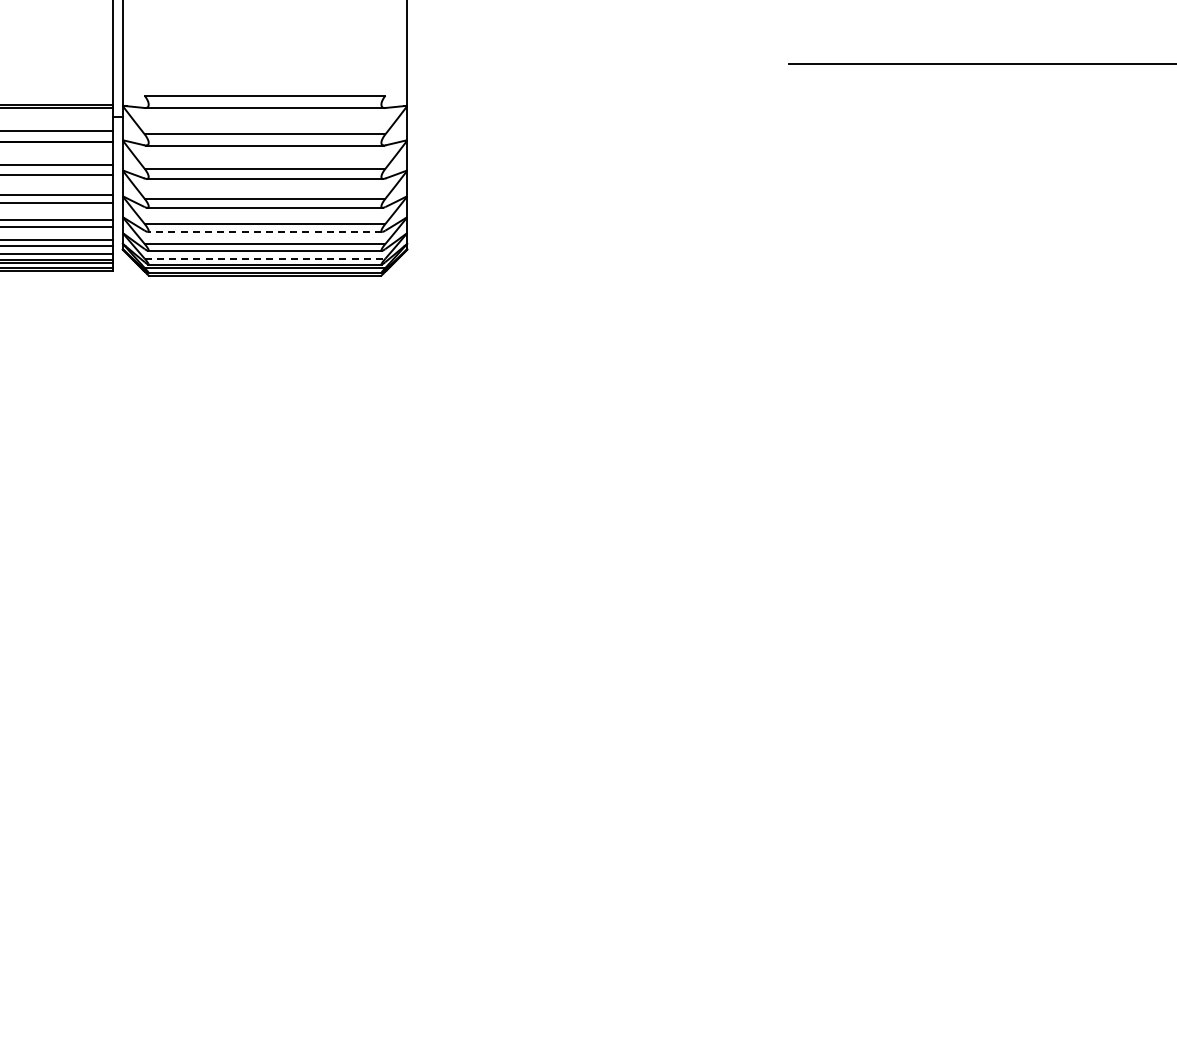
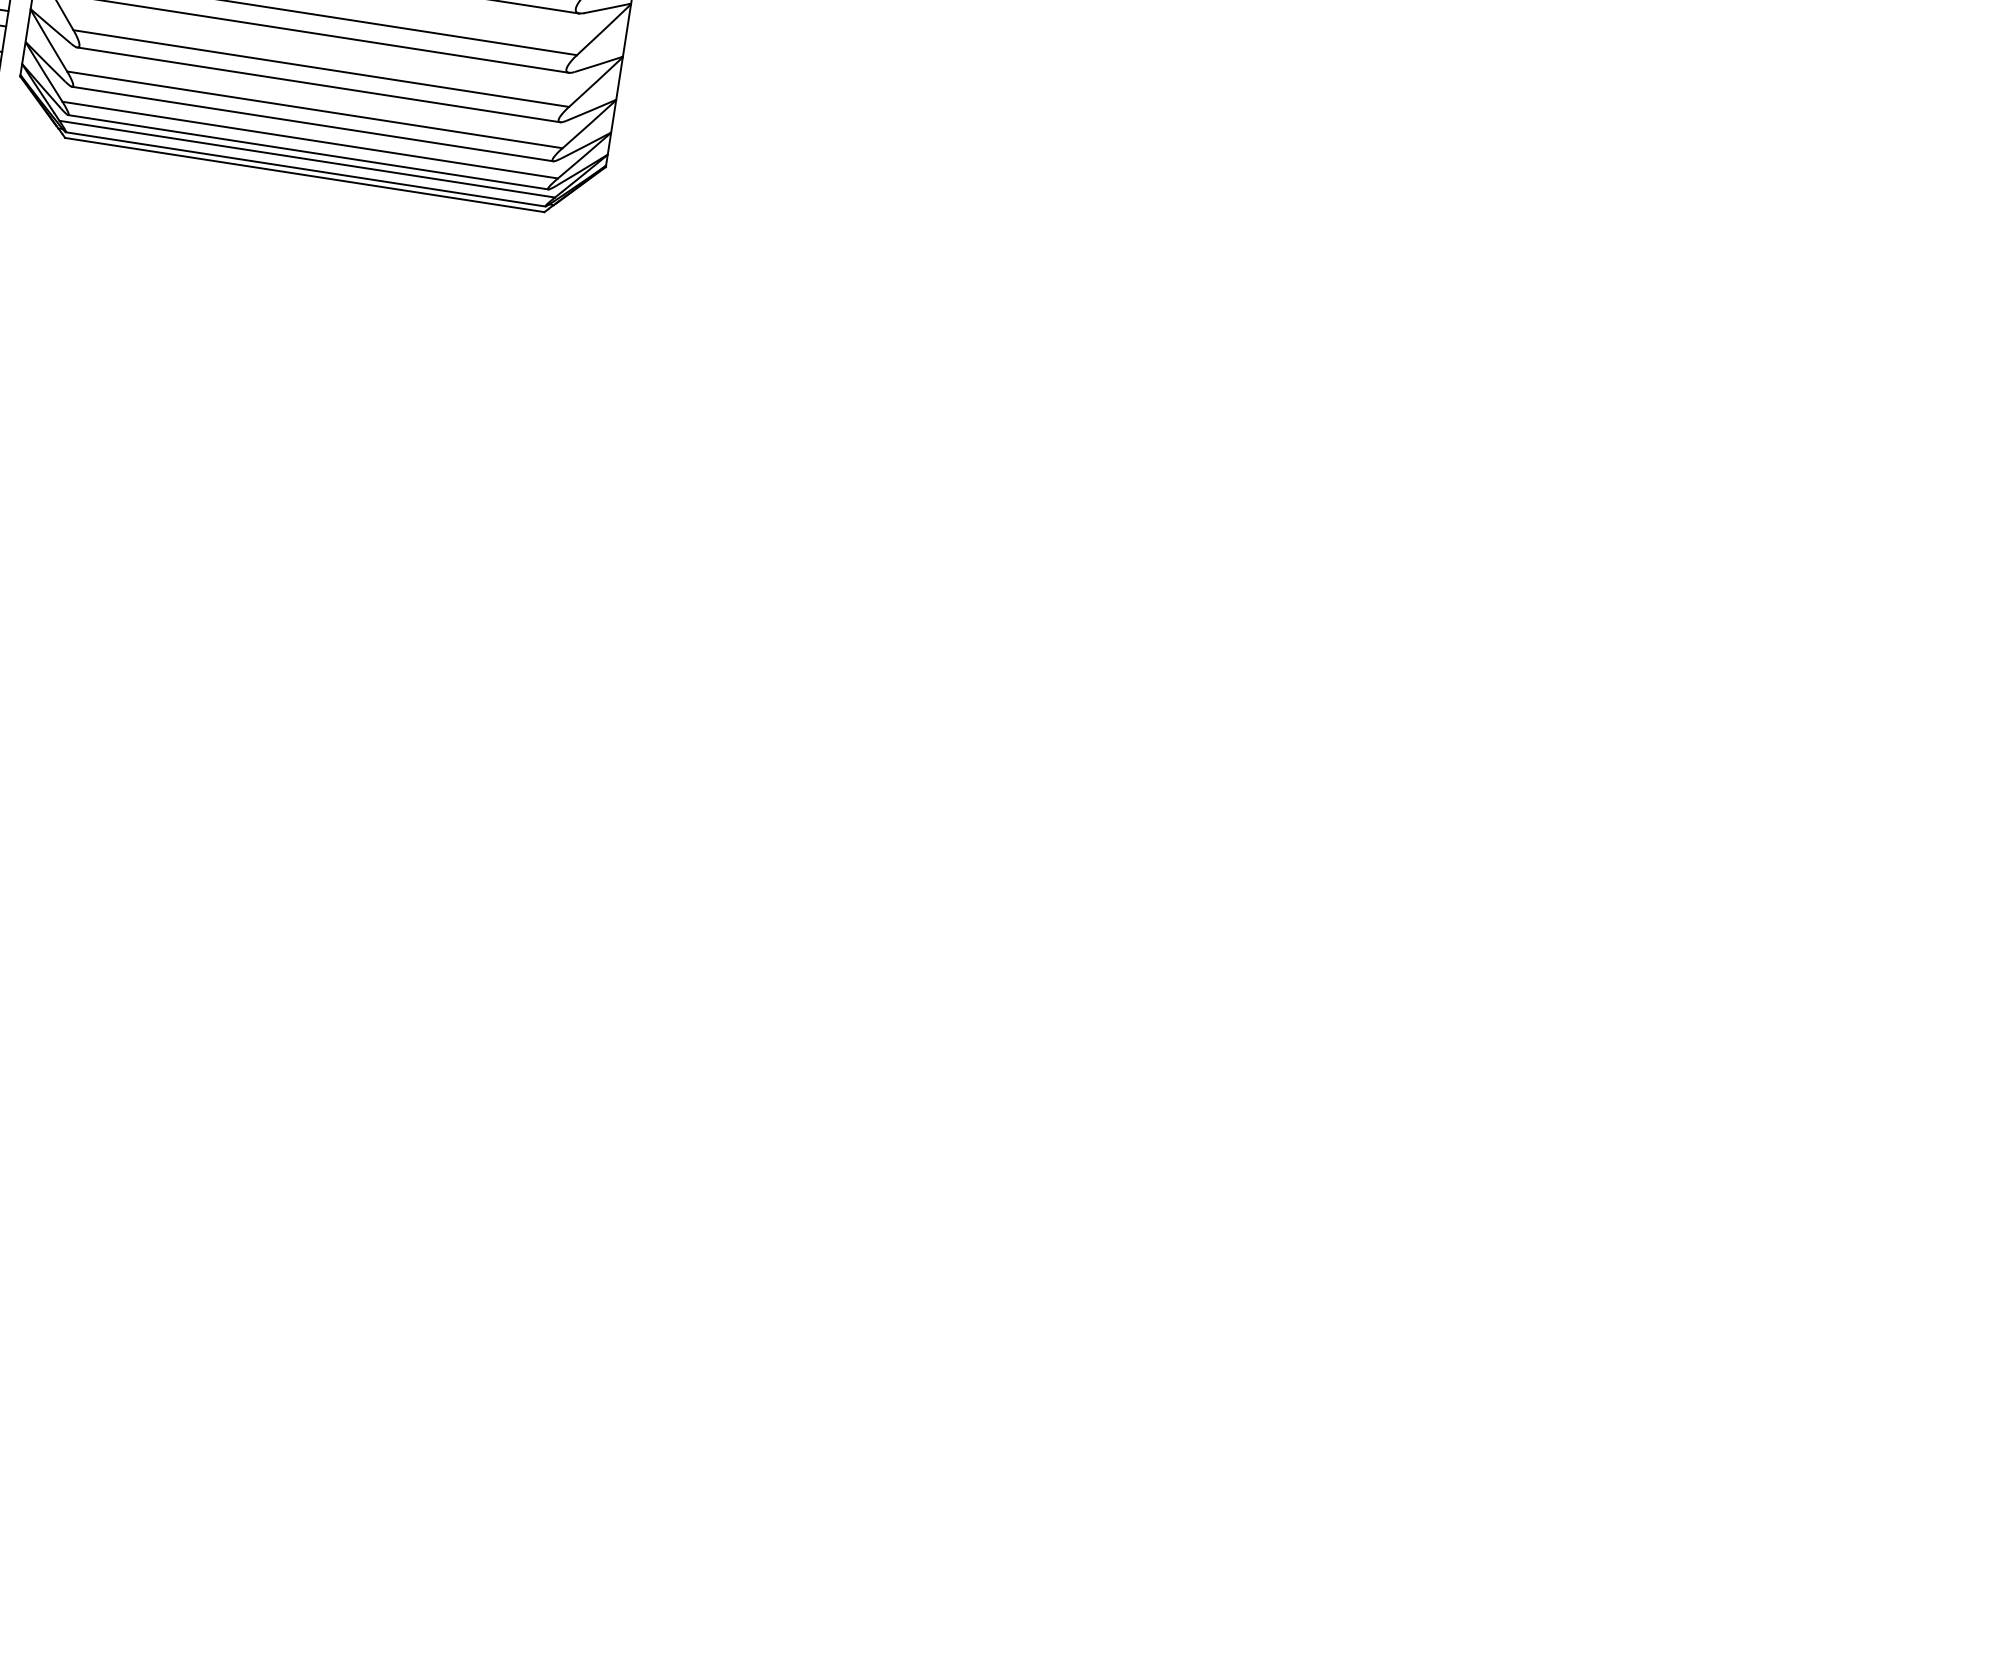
line: (264, 231) -> (317, 83), dashed -> solid
line: (265, 258) -> (311, 139), dashed -> solid

